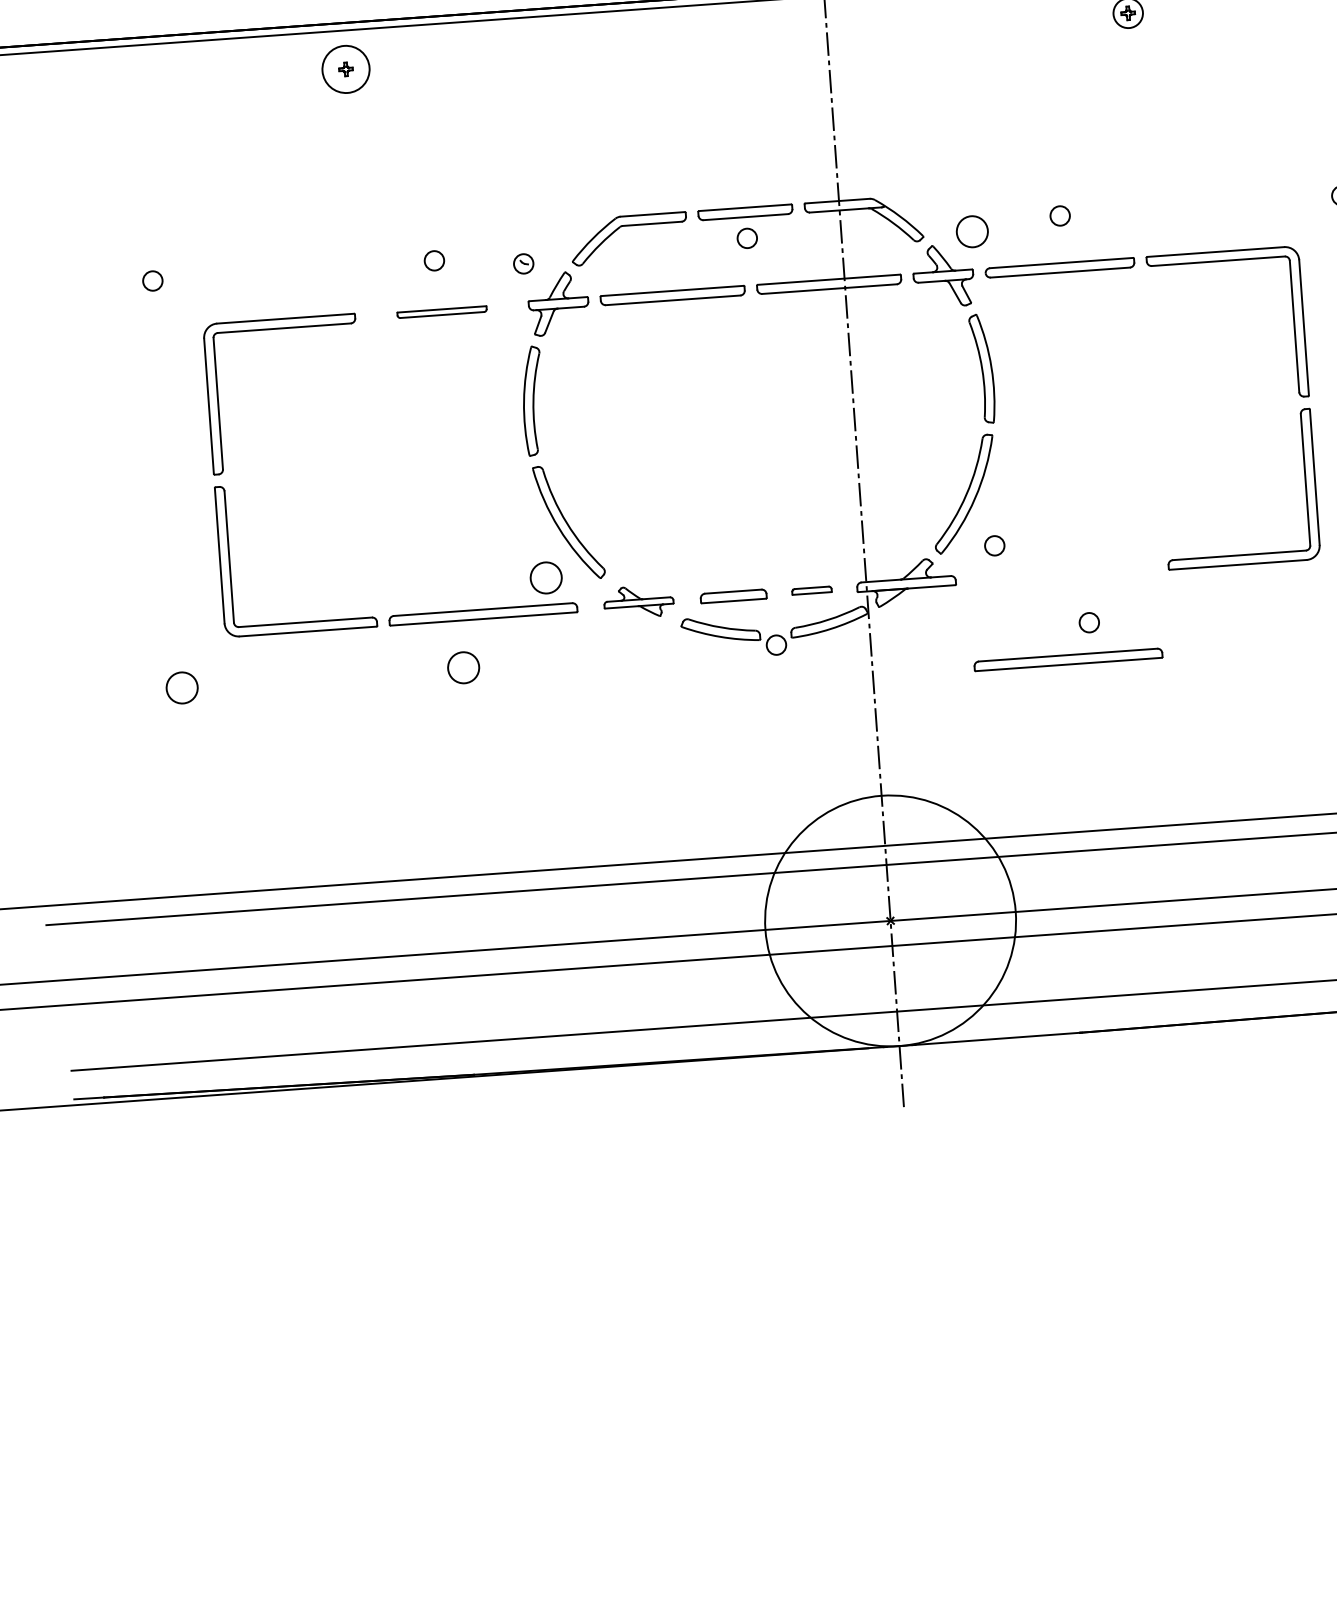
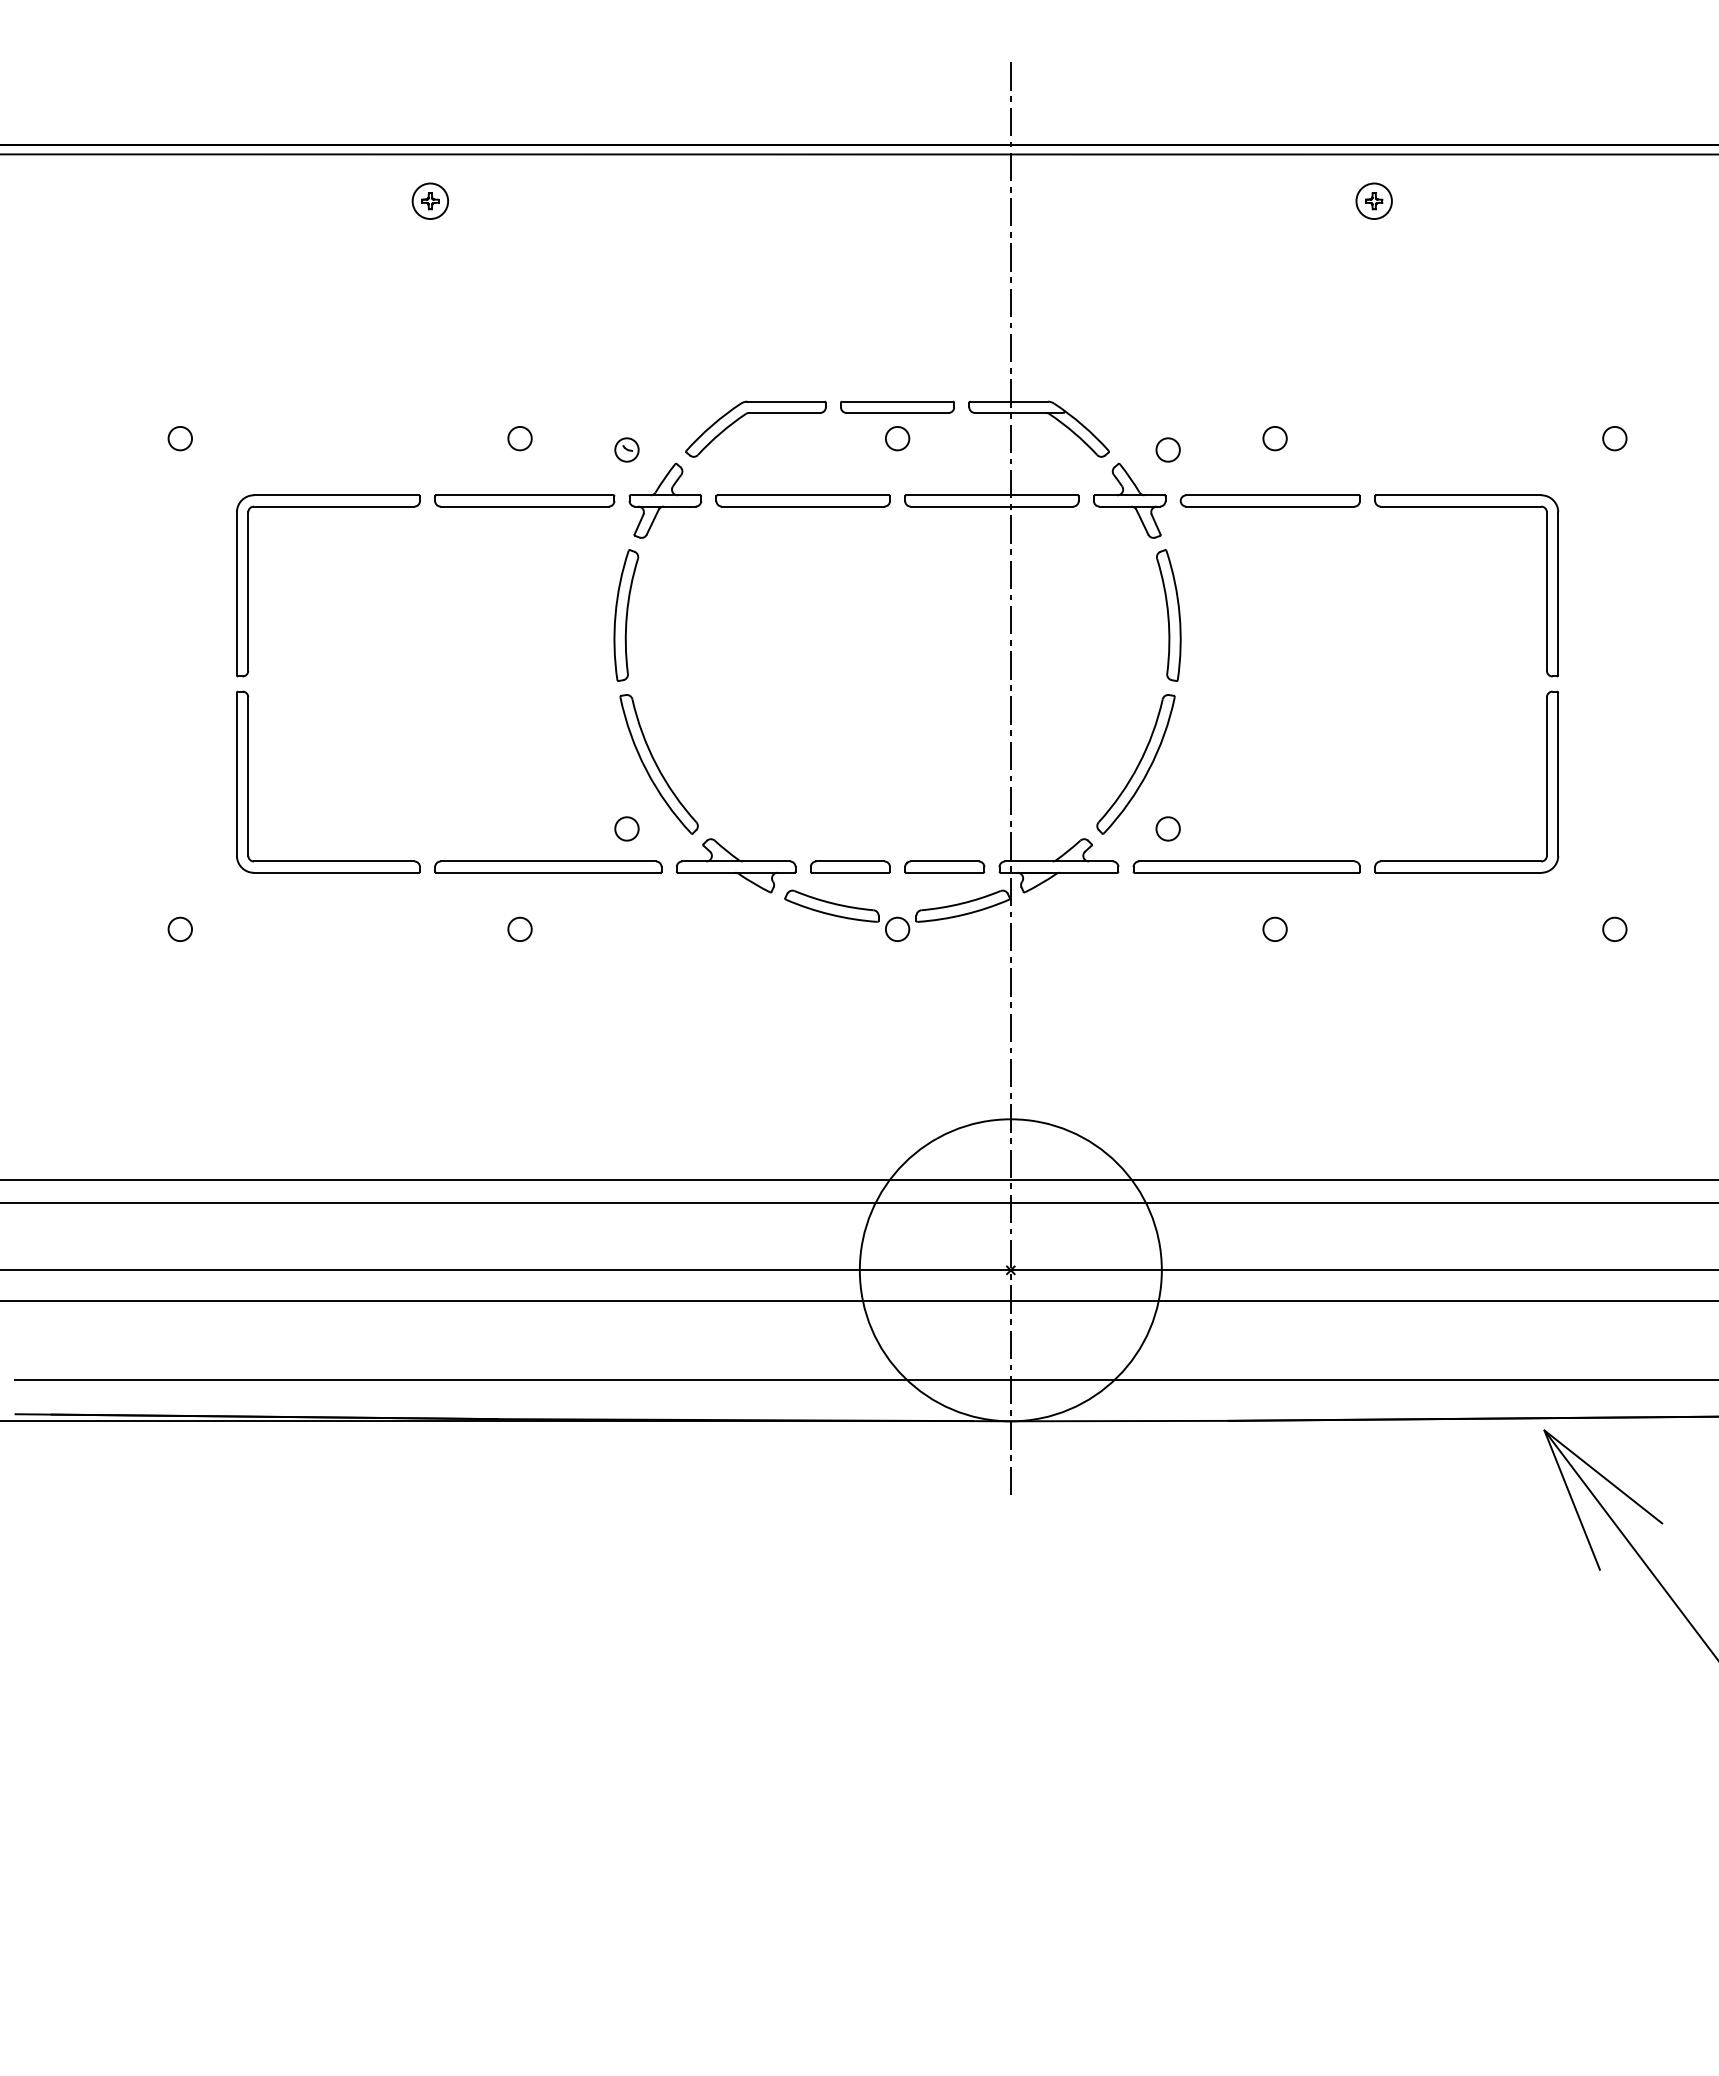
circle: (346, 69) -> (430, 201), size x0.62
circle: (971, 231) -> (1167, 449), size x0.62
part: (441, 311) -> (524, 500), size x1.67
circle: (545, 577) -> (626, 828), size x0.62
part: (811, 590) -> (944, 866), size x1.67
part: (638, 601) -> (735, 865), size x1.43
part: (1068, 659) -> (1246, 866), moved
circle: (463, 666) -> (519, 928), size x0.62
circle: (181, 687) -> (179, 928), size x0.62

